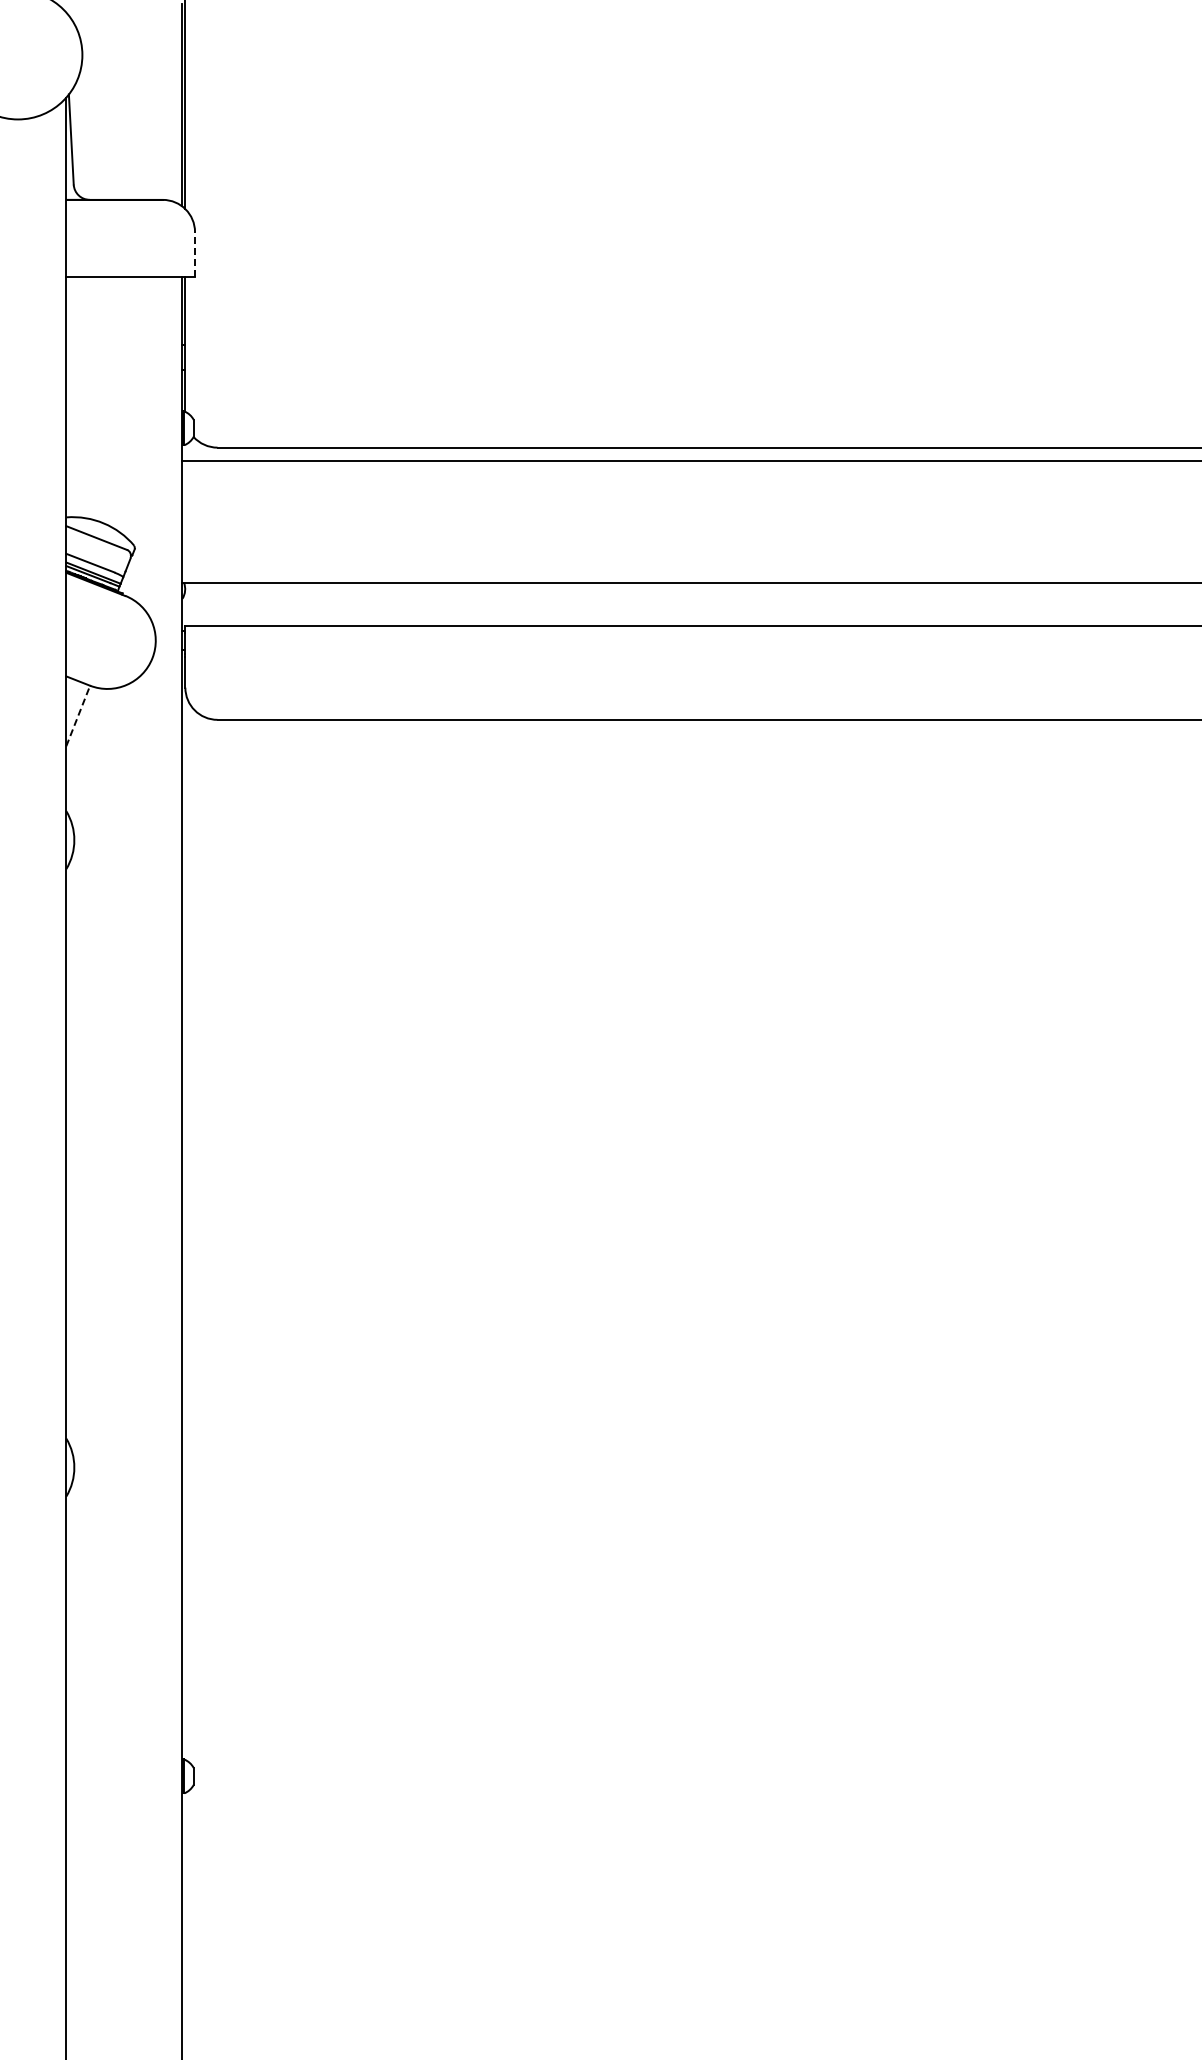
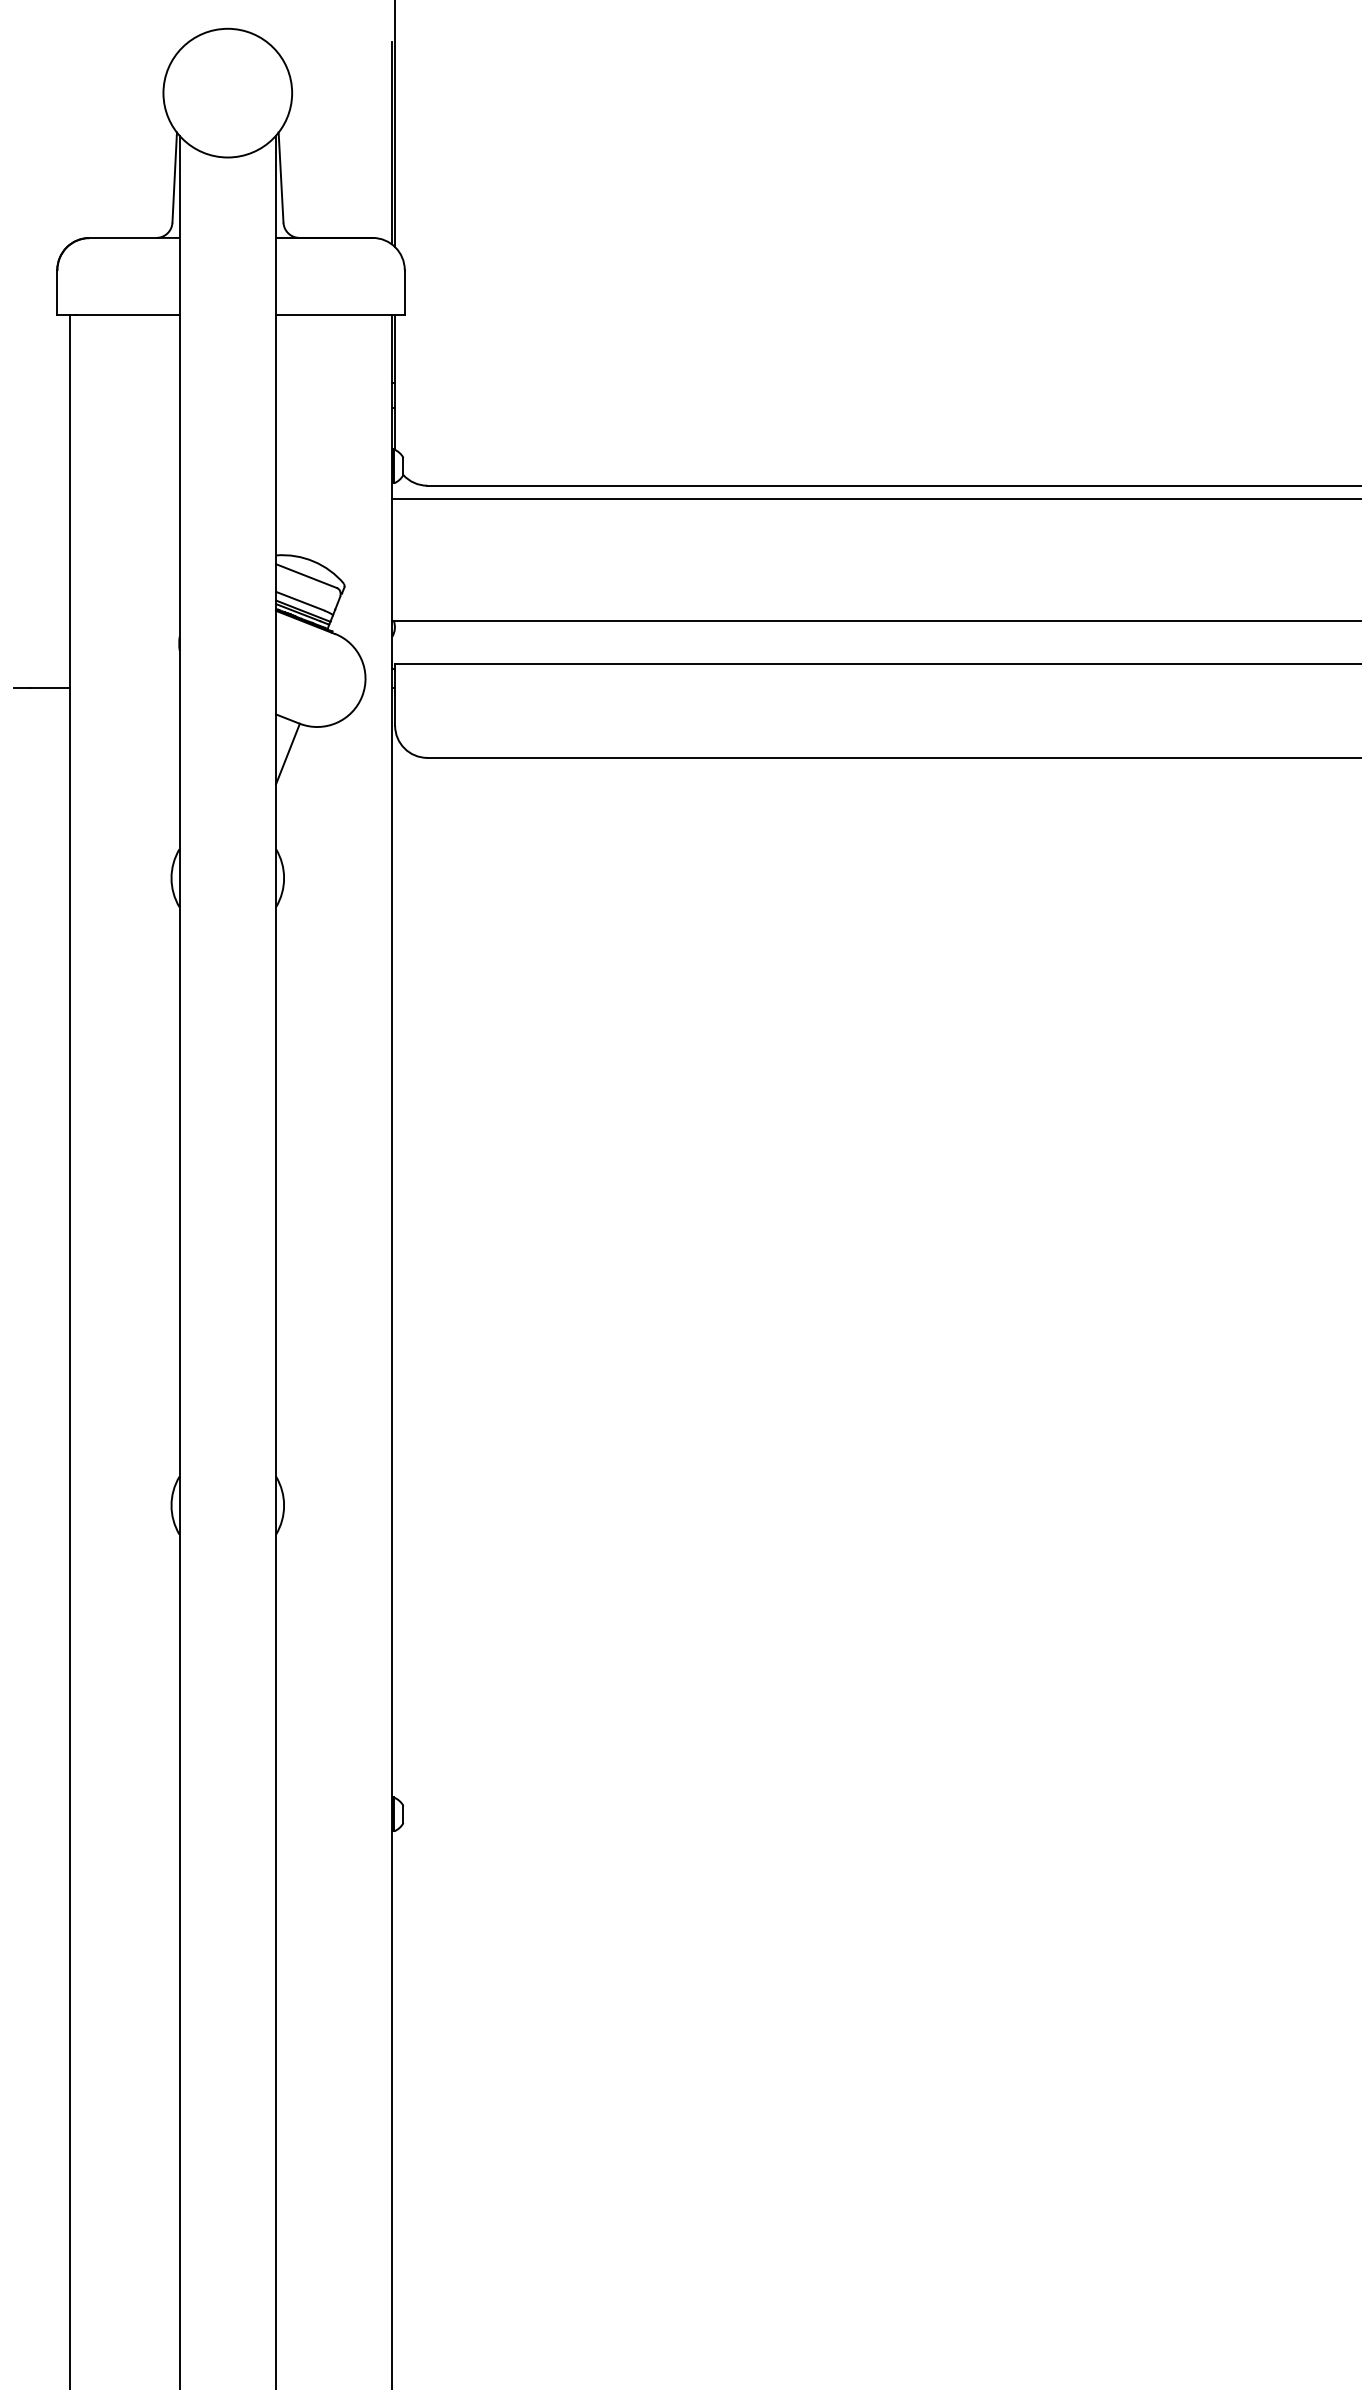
line: (194, 254) -> (404, 292), dashed -> solid
line: (77, 716) -> (287, 754), dashed -> solid

